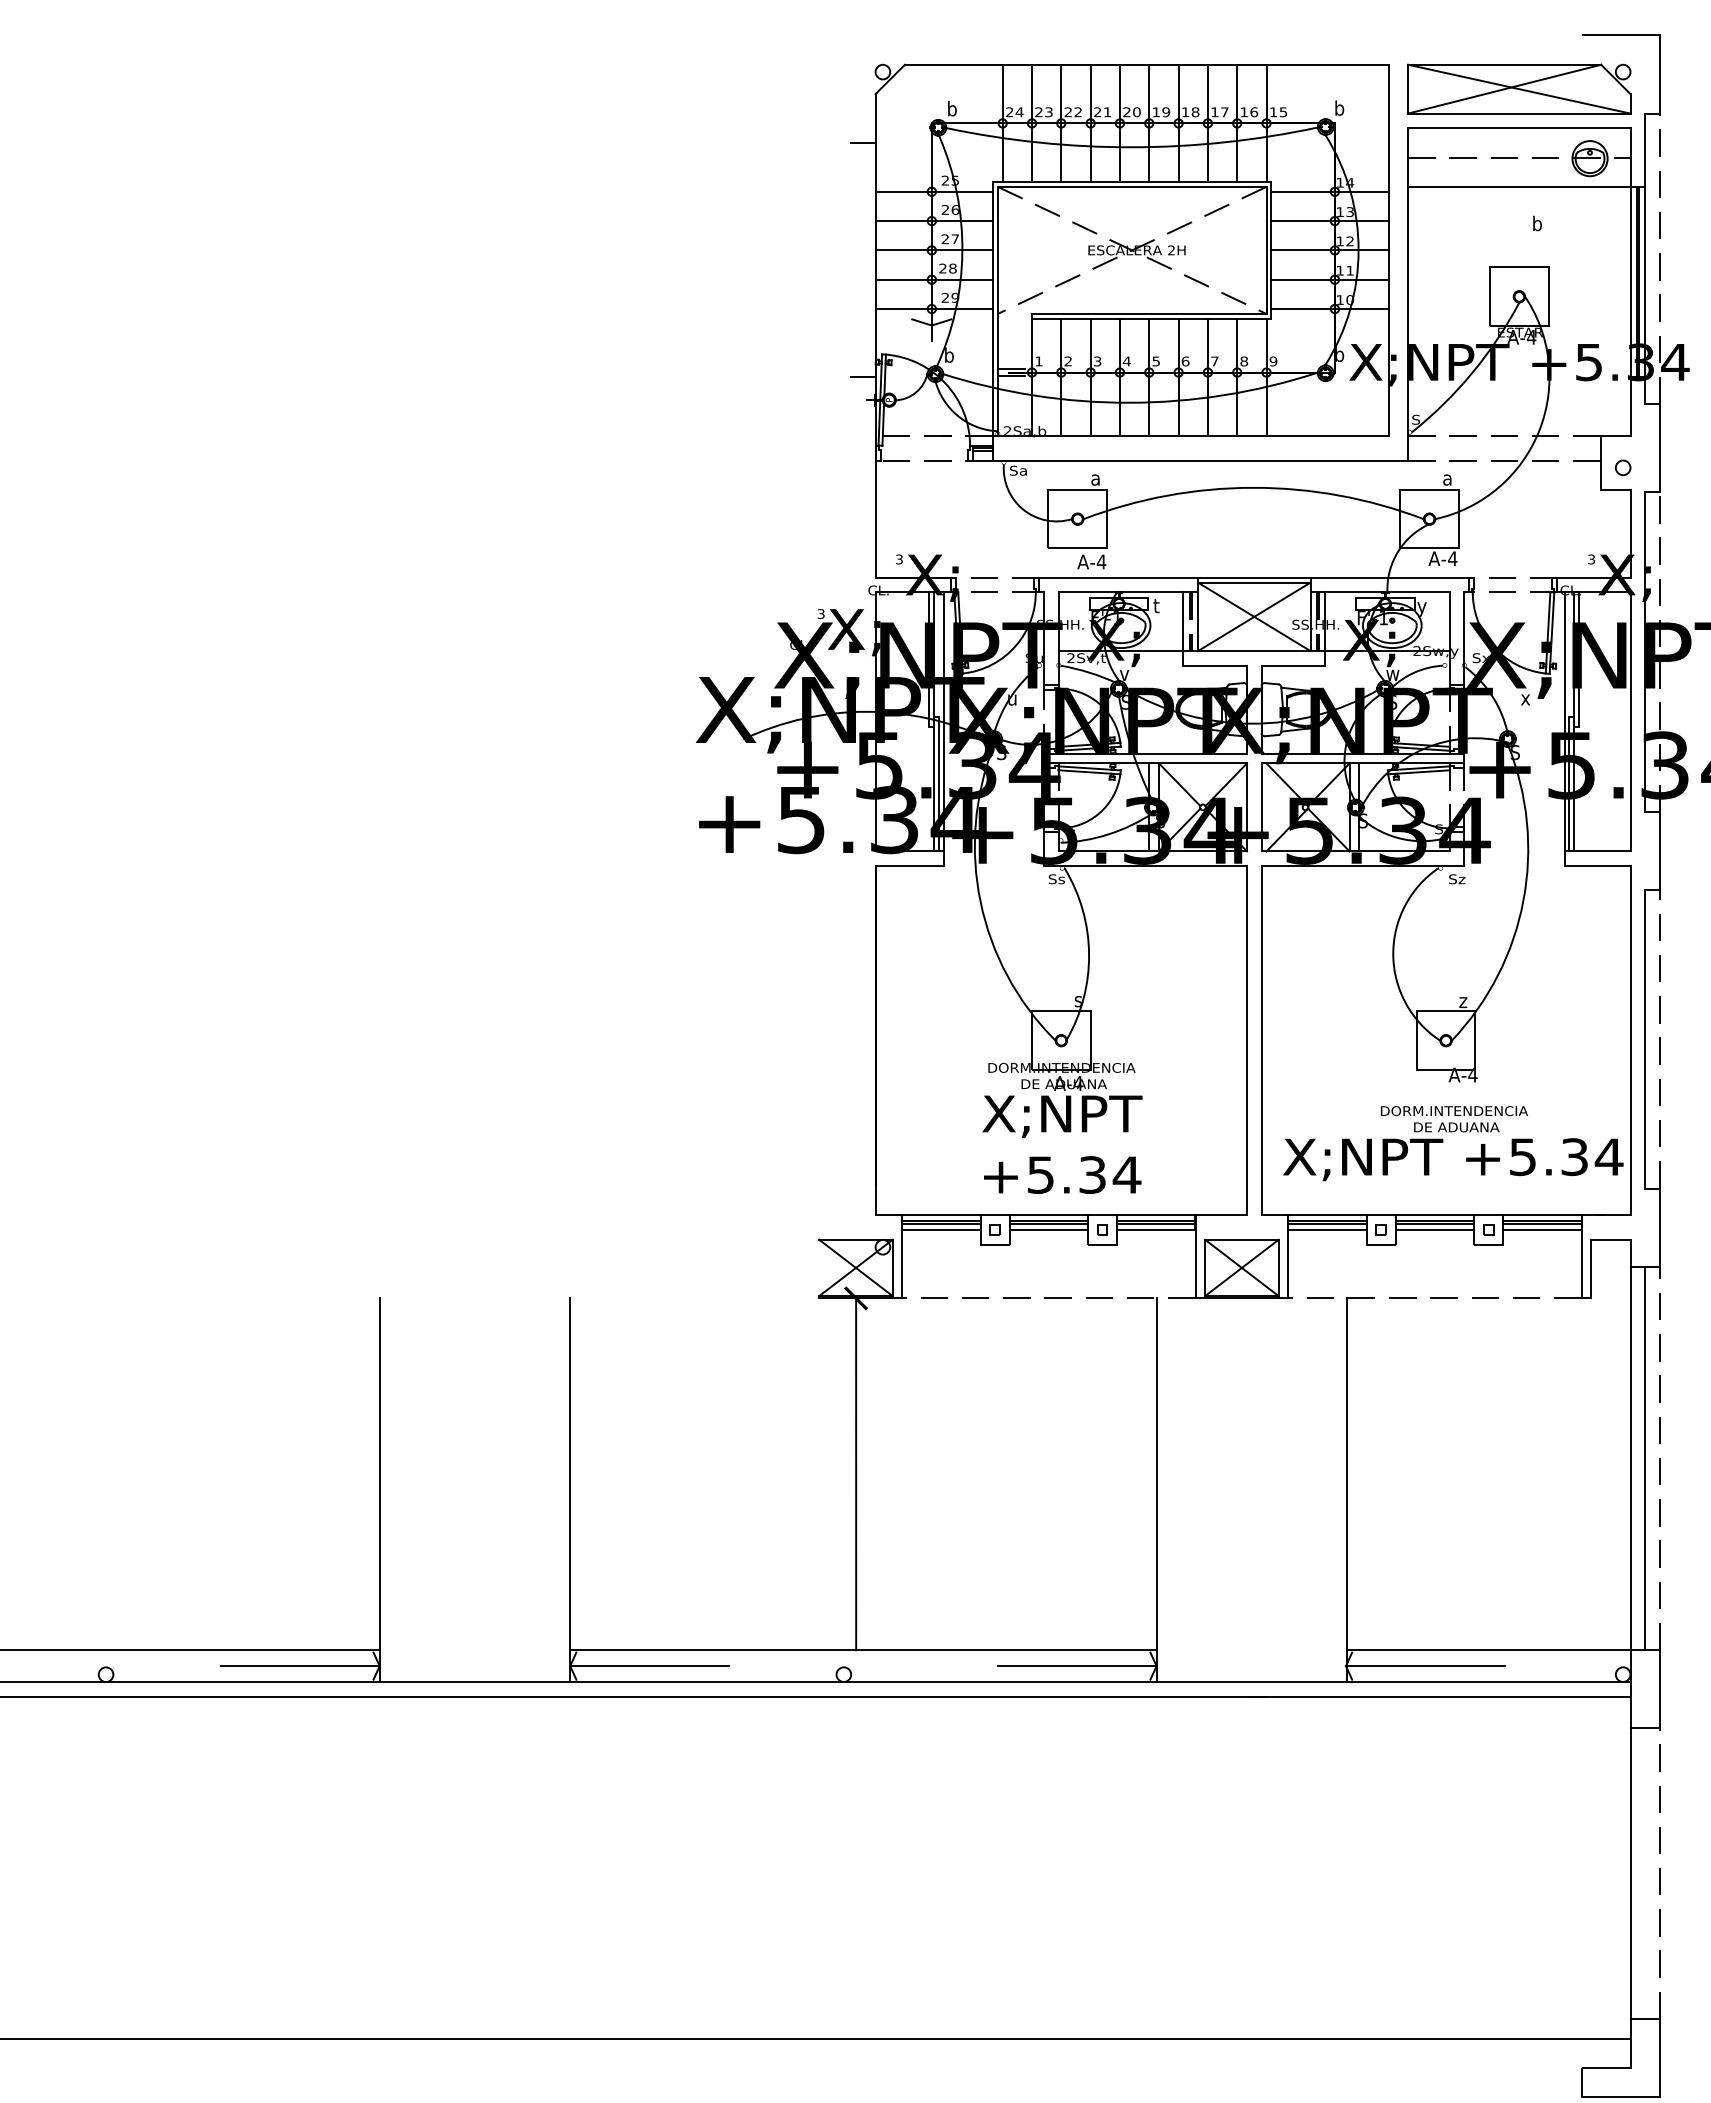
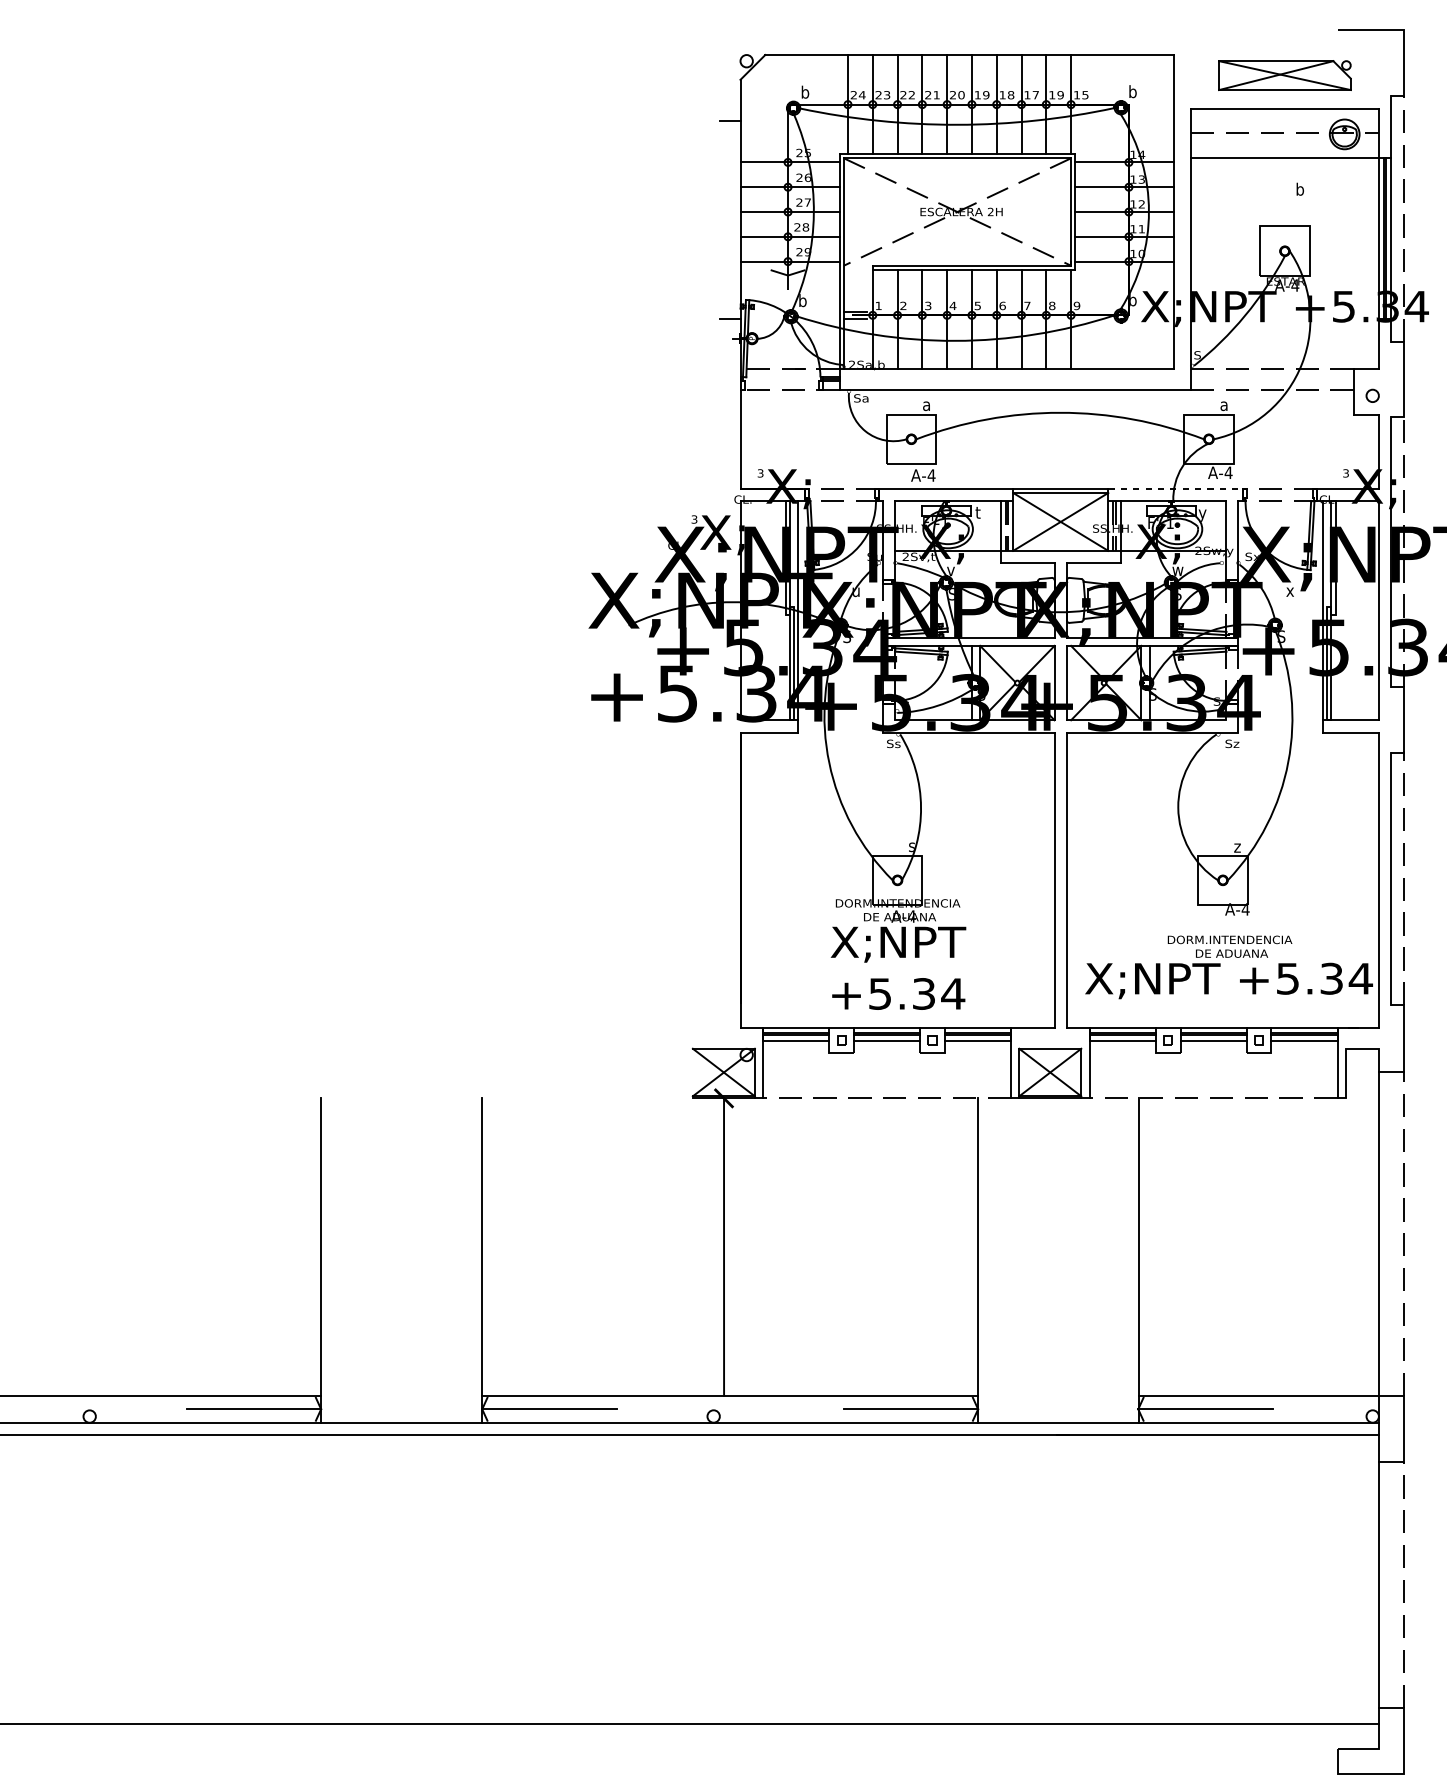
part: (1519, 88) -> (1285, 75), size x0.7
text: (1254, 112) -> (1060, 95), 16 -> 19
line: (1390, 577) -> (1175, 488), solid -> dashed
line: (1645, 1458) -> (1391, 1233), removed

